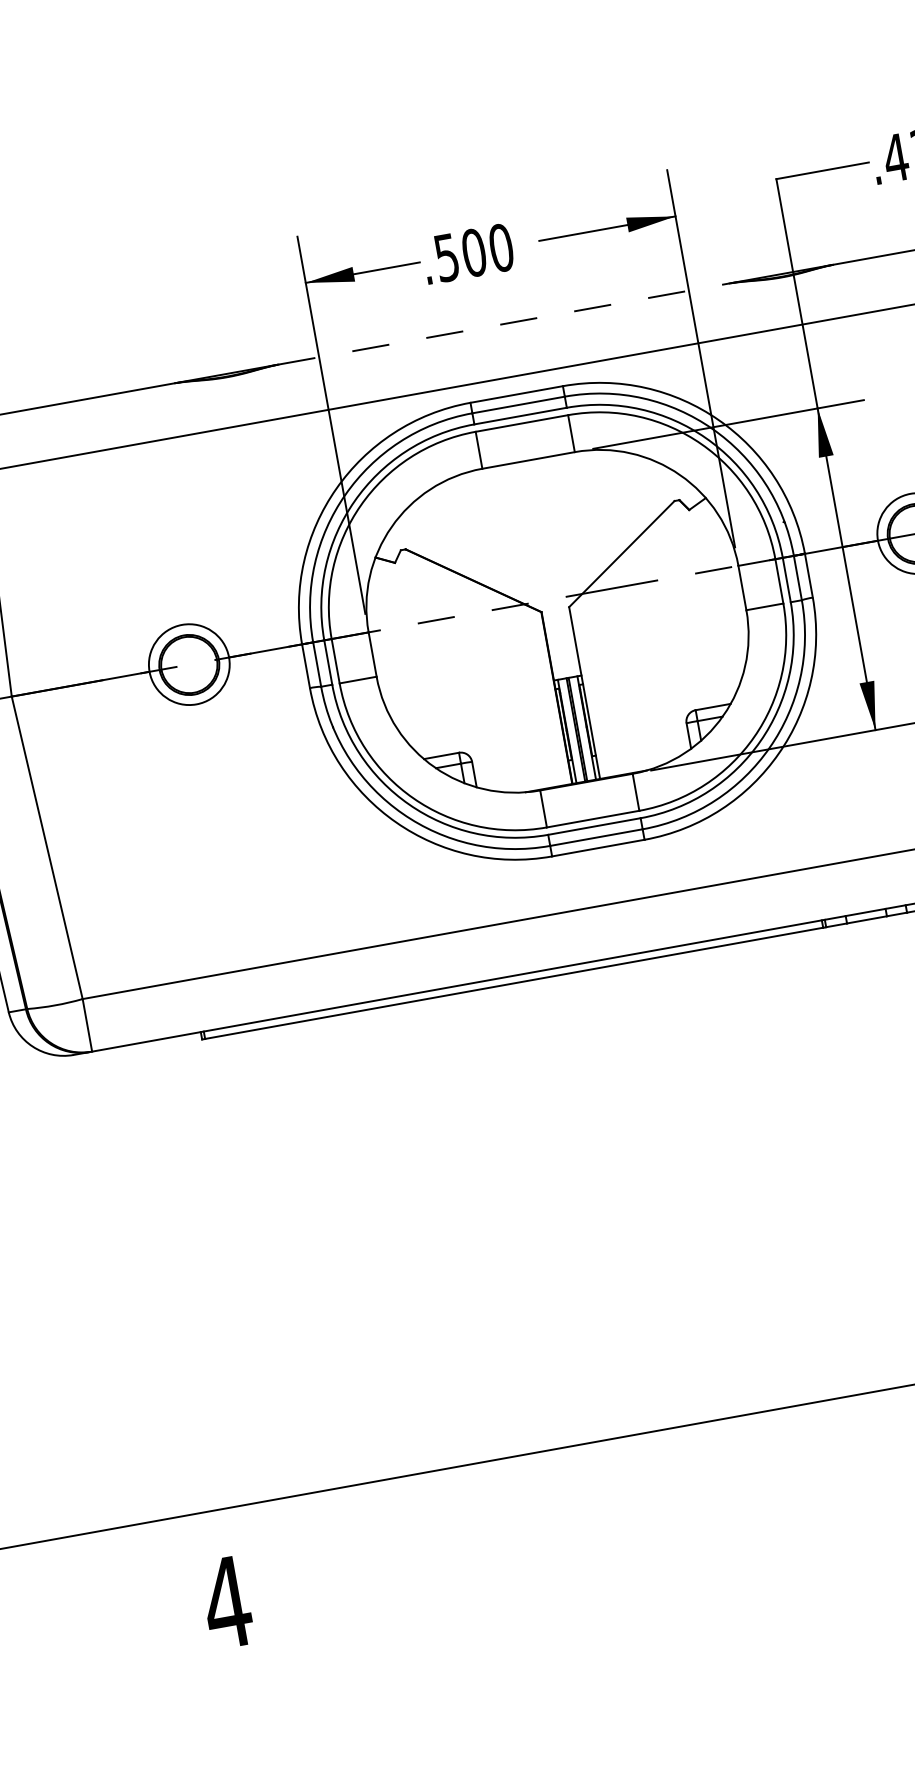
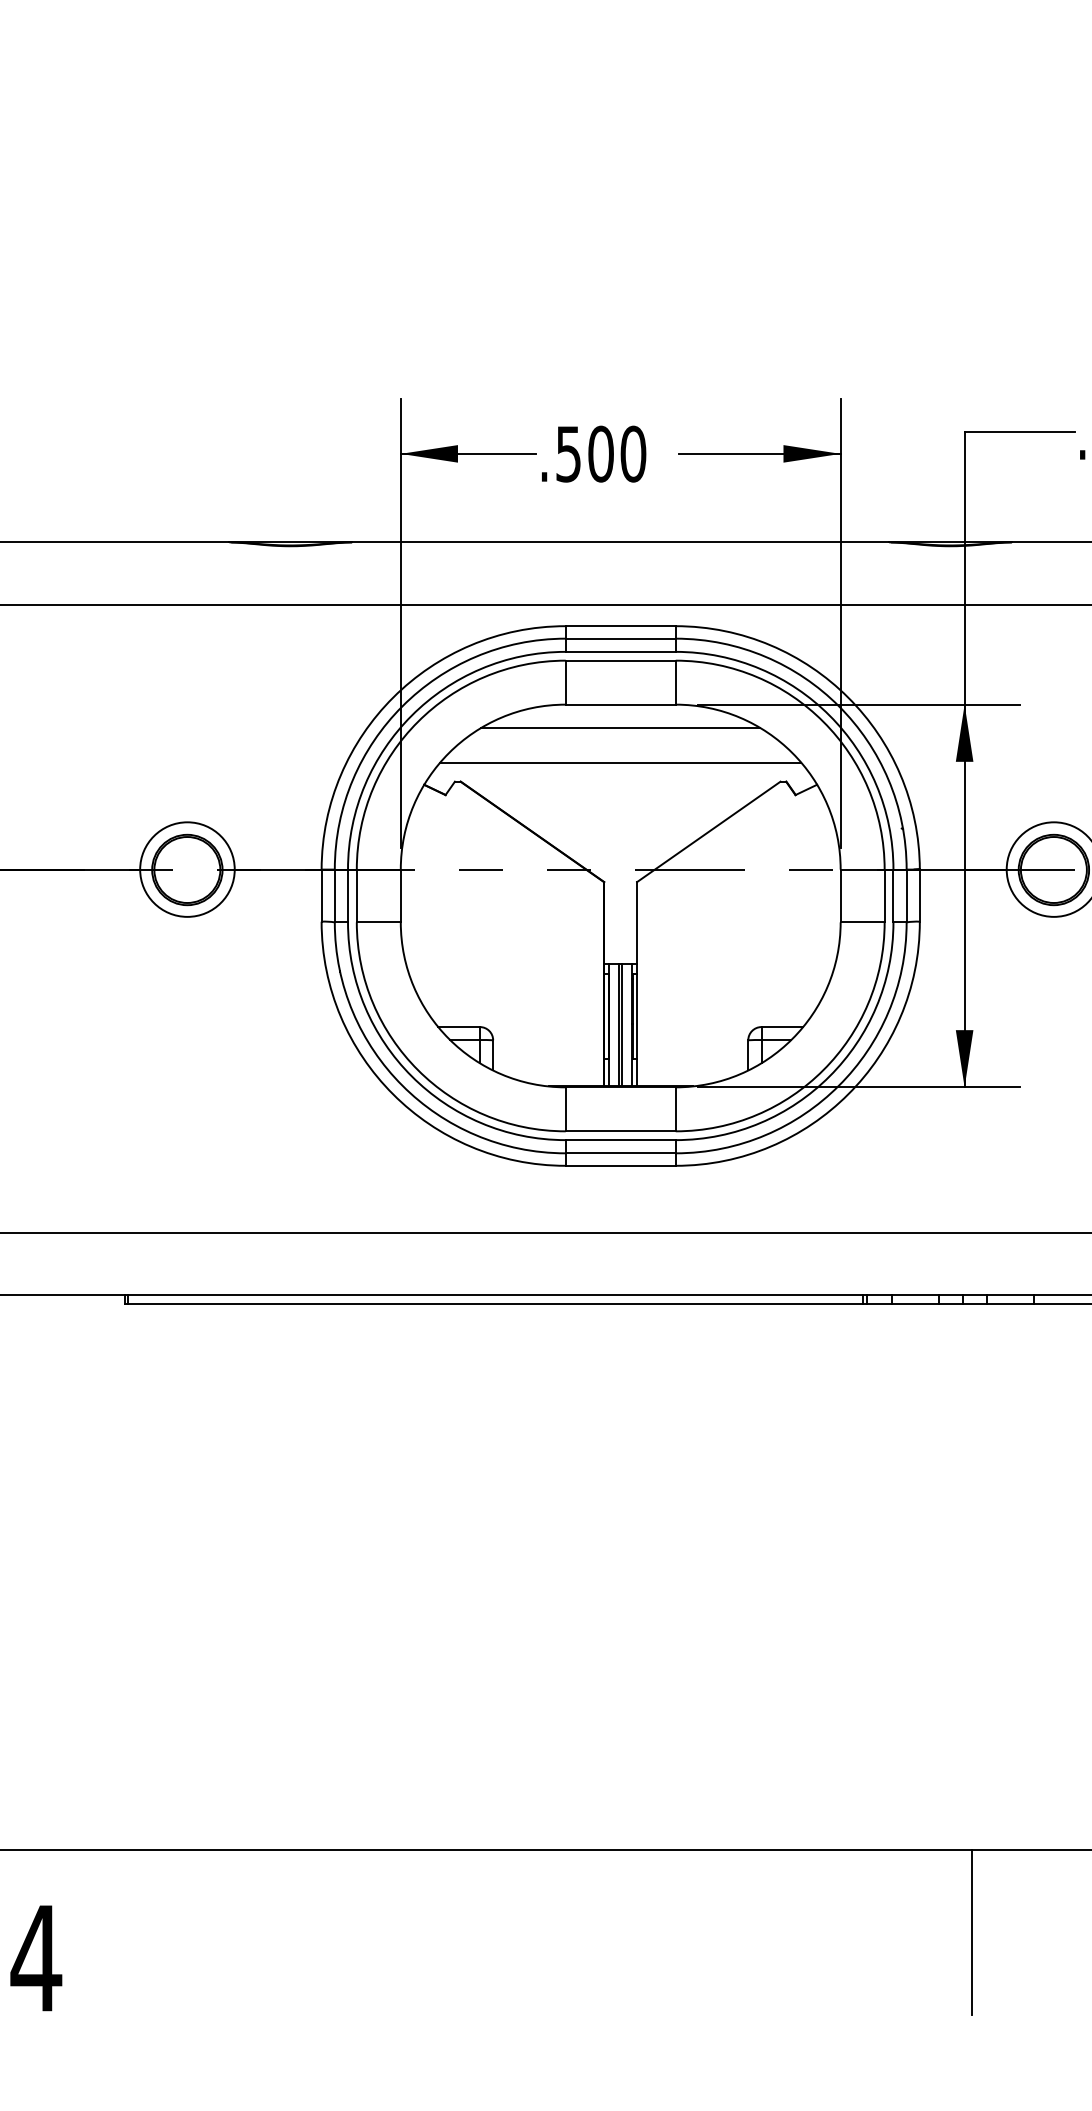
line: (504, 324) -> (621, 542), dashed -> solid
line: (531, 479) -> (620, 727), added
line: (537, 509) -> (620, 762), added

